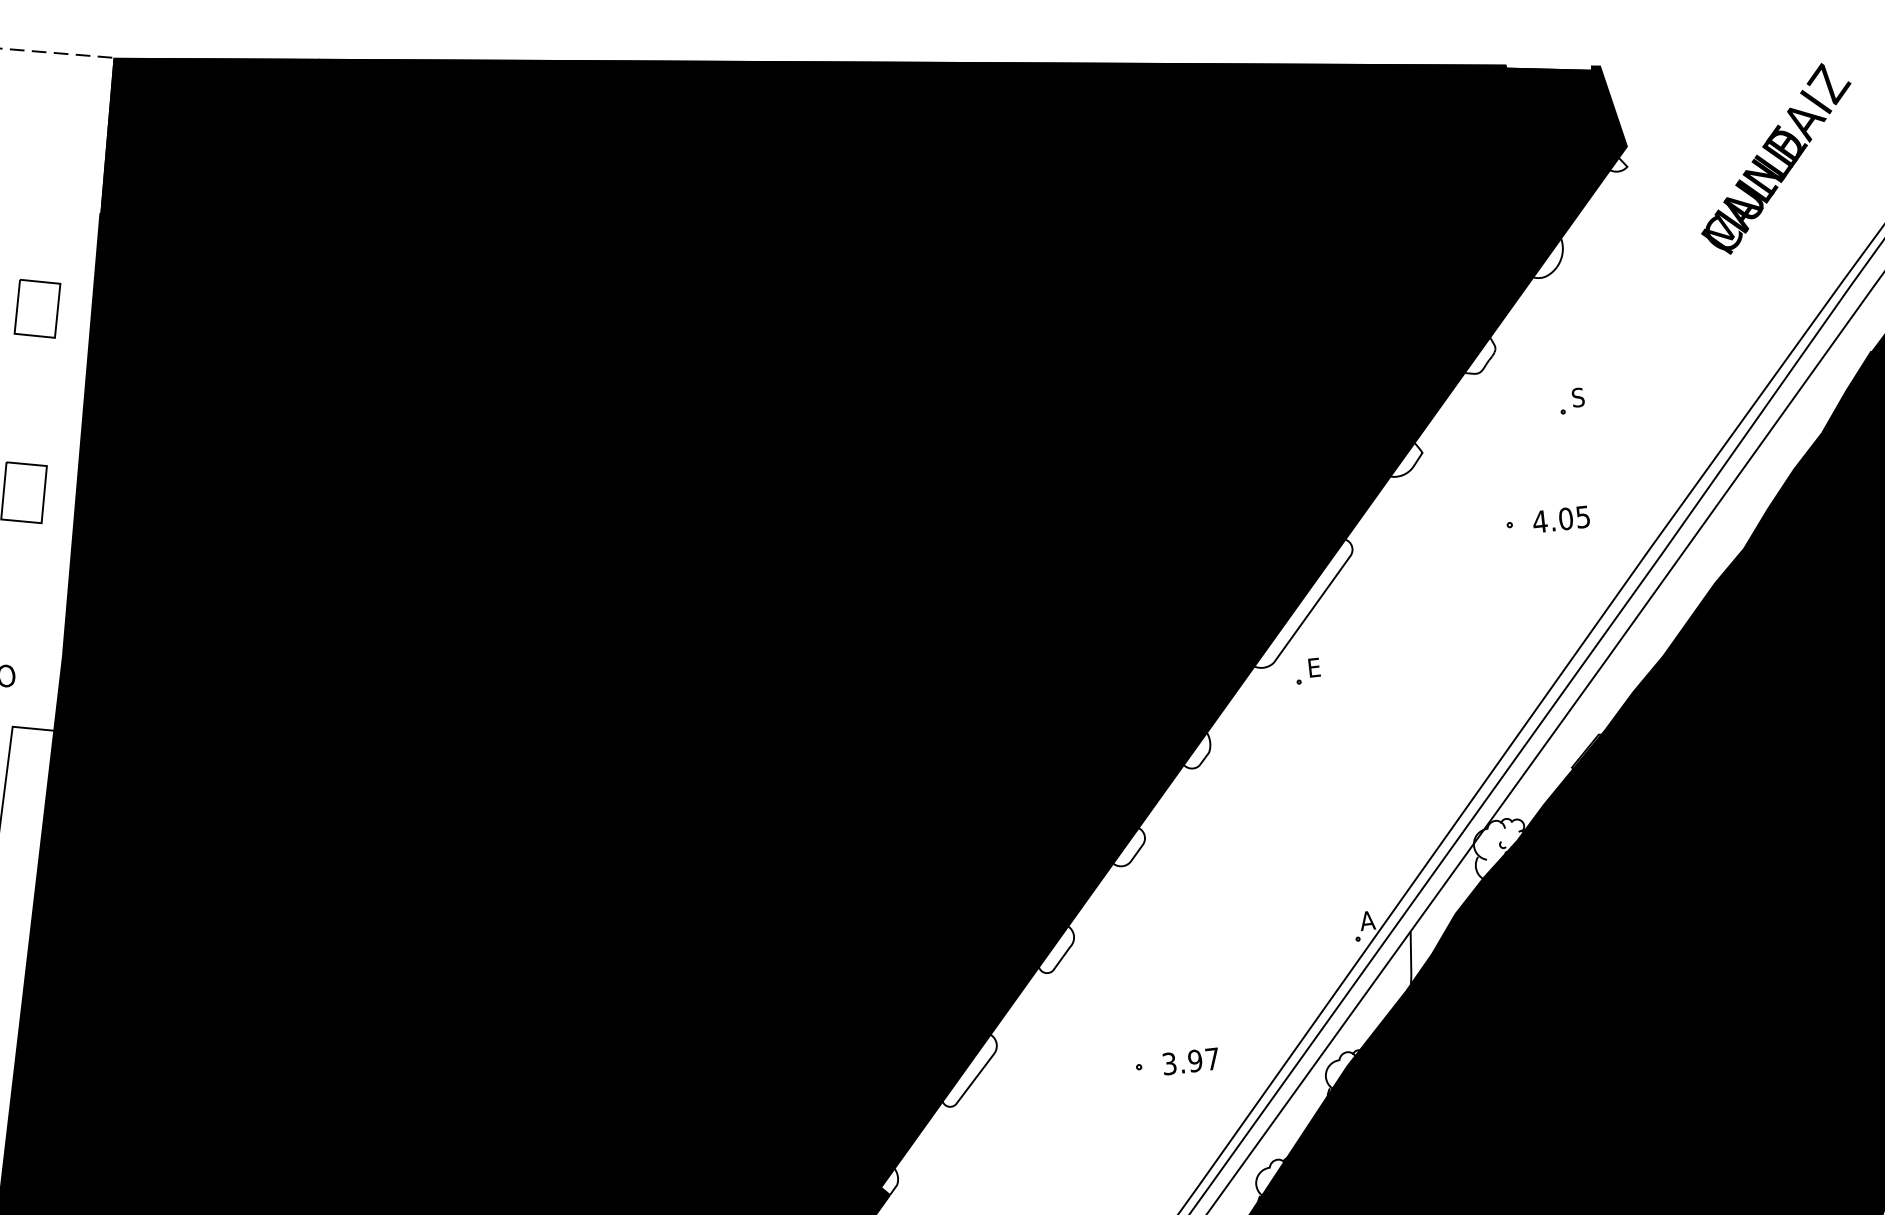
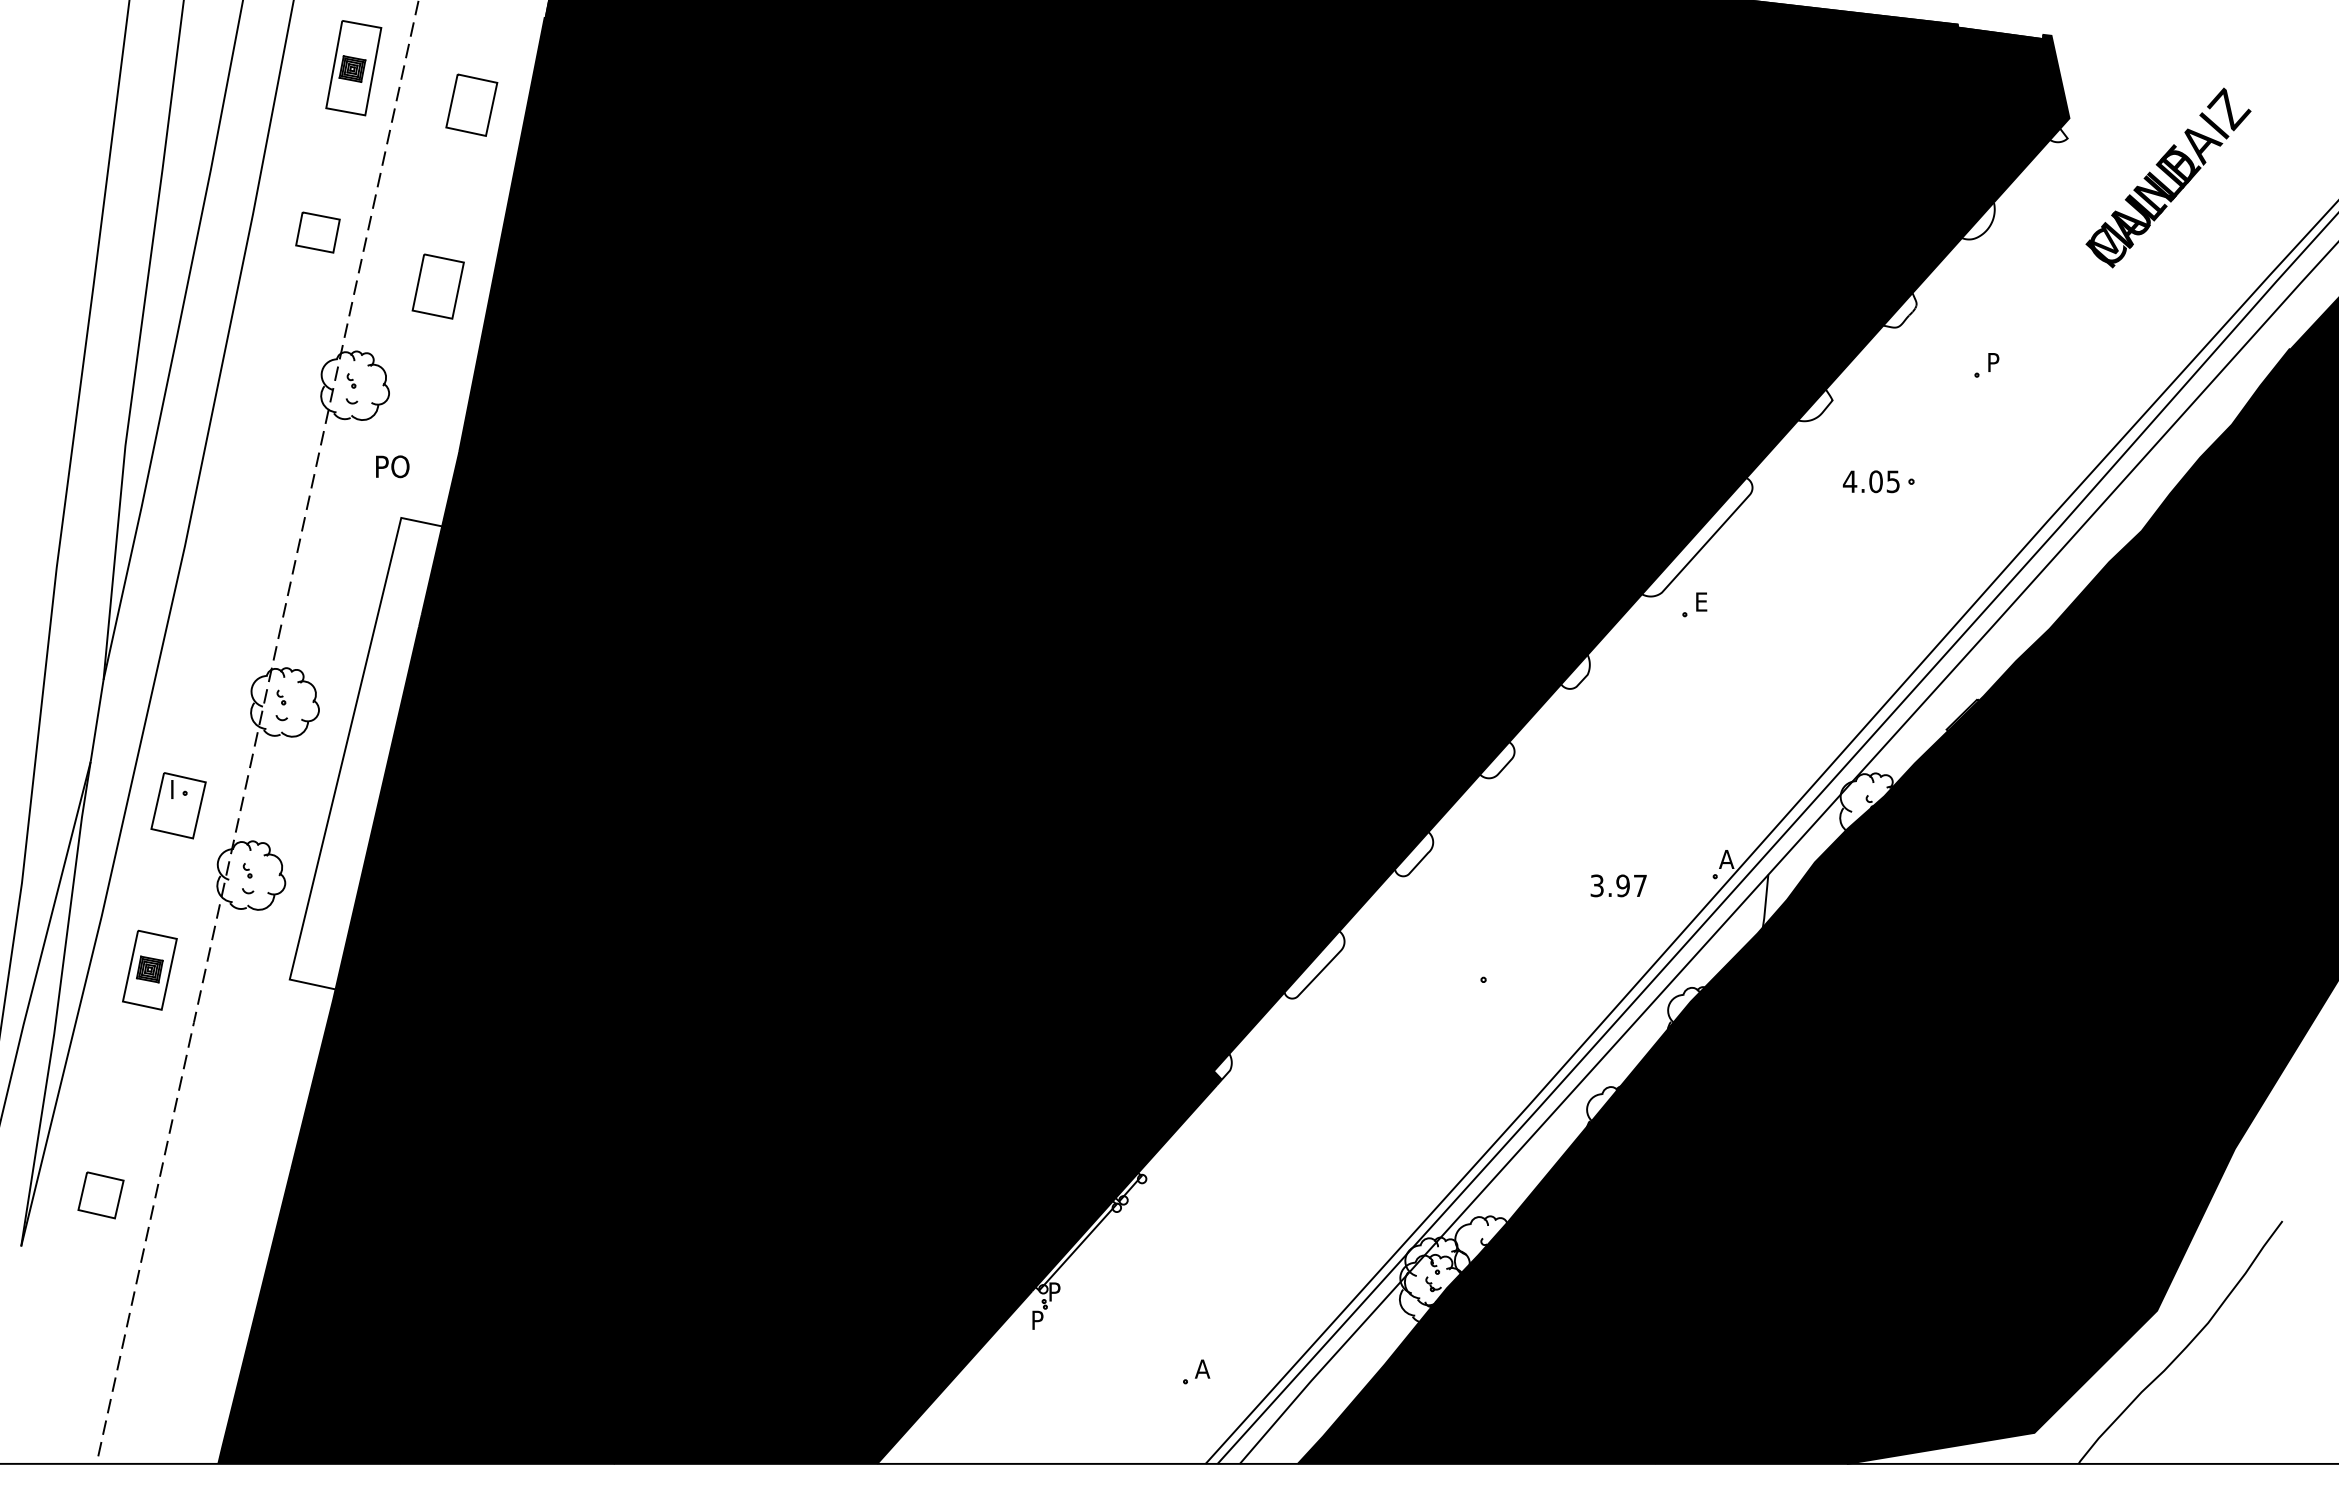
text: (1776, 158) -> (2168, 177), moved
text: (1578, 397) -> (1993, 362), S -> P
text: (1560, 519) -> (1870, 481), moved
text: (1190, 1061) -> (1618, 885), moved

